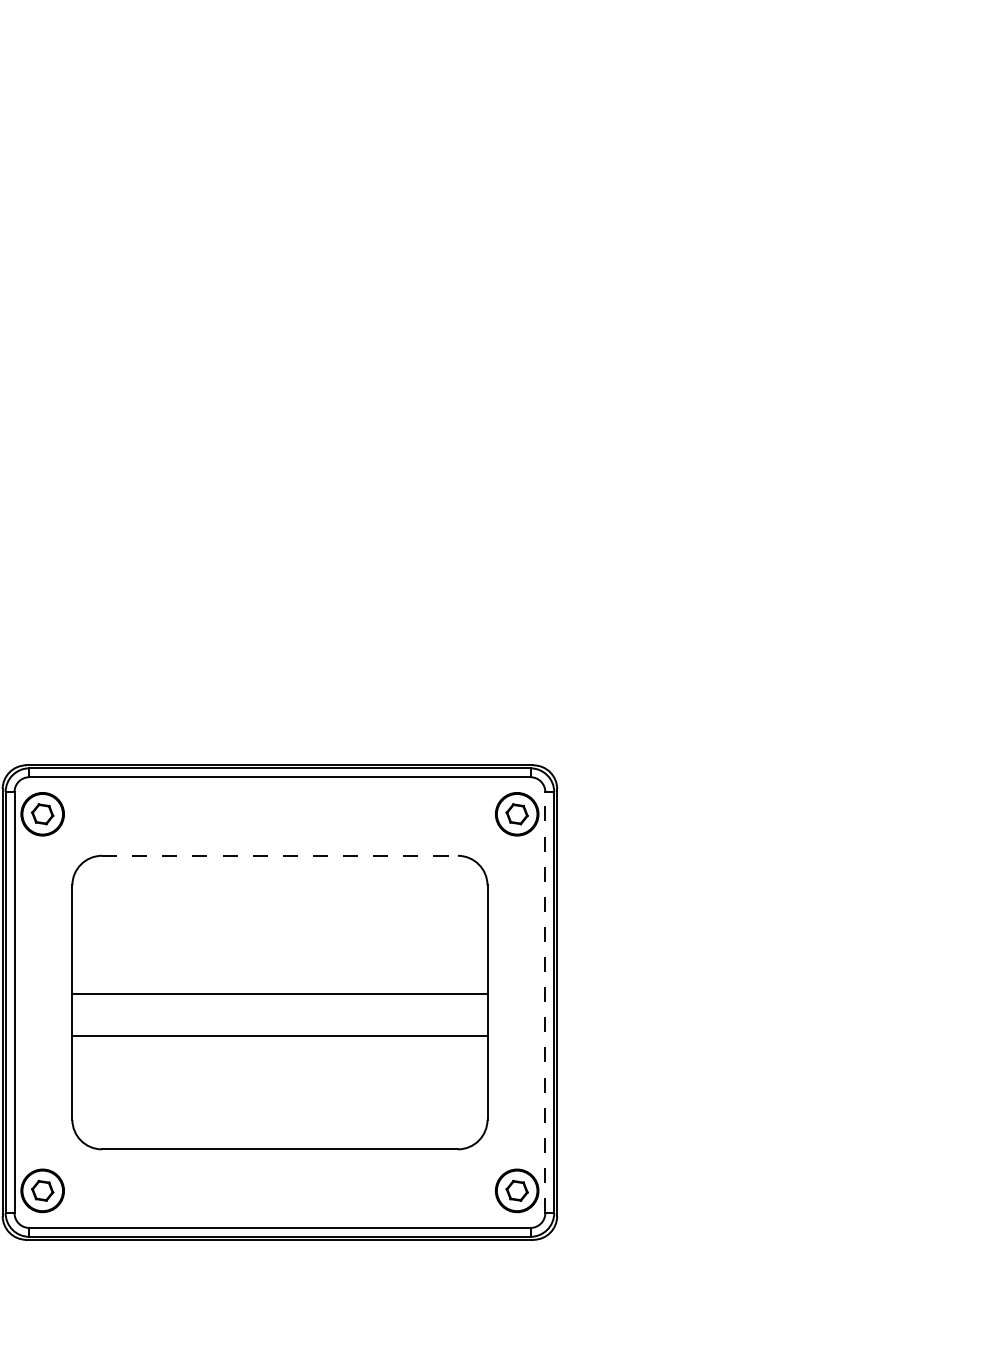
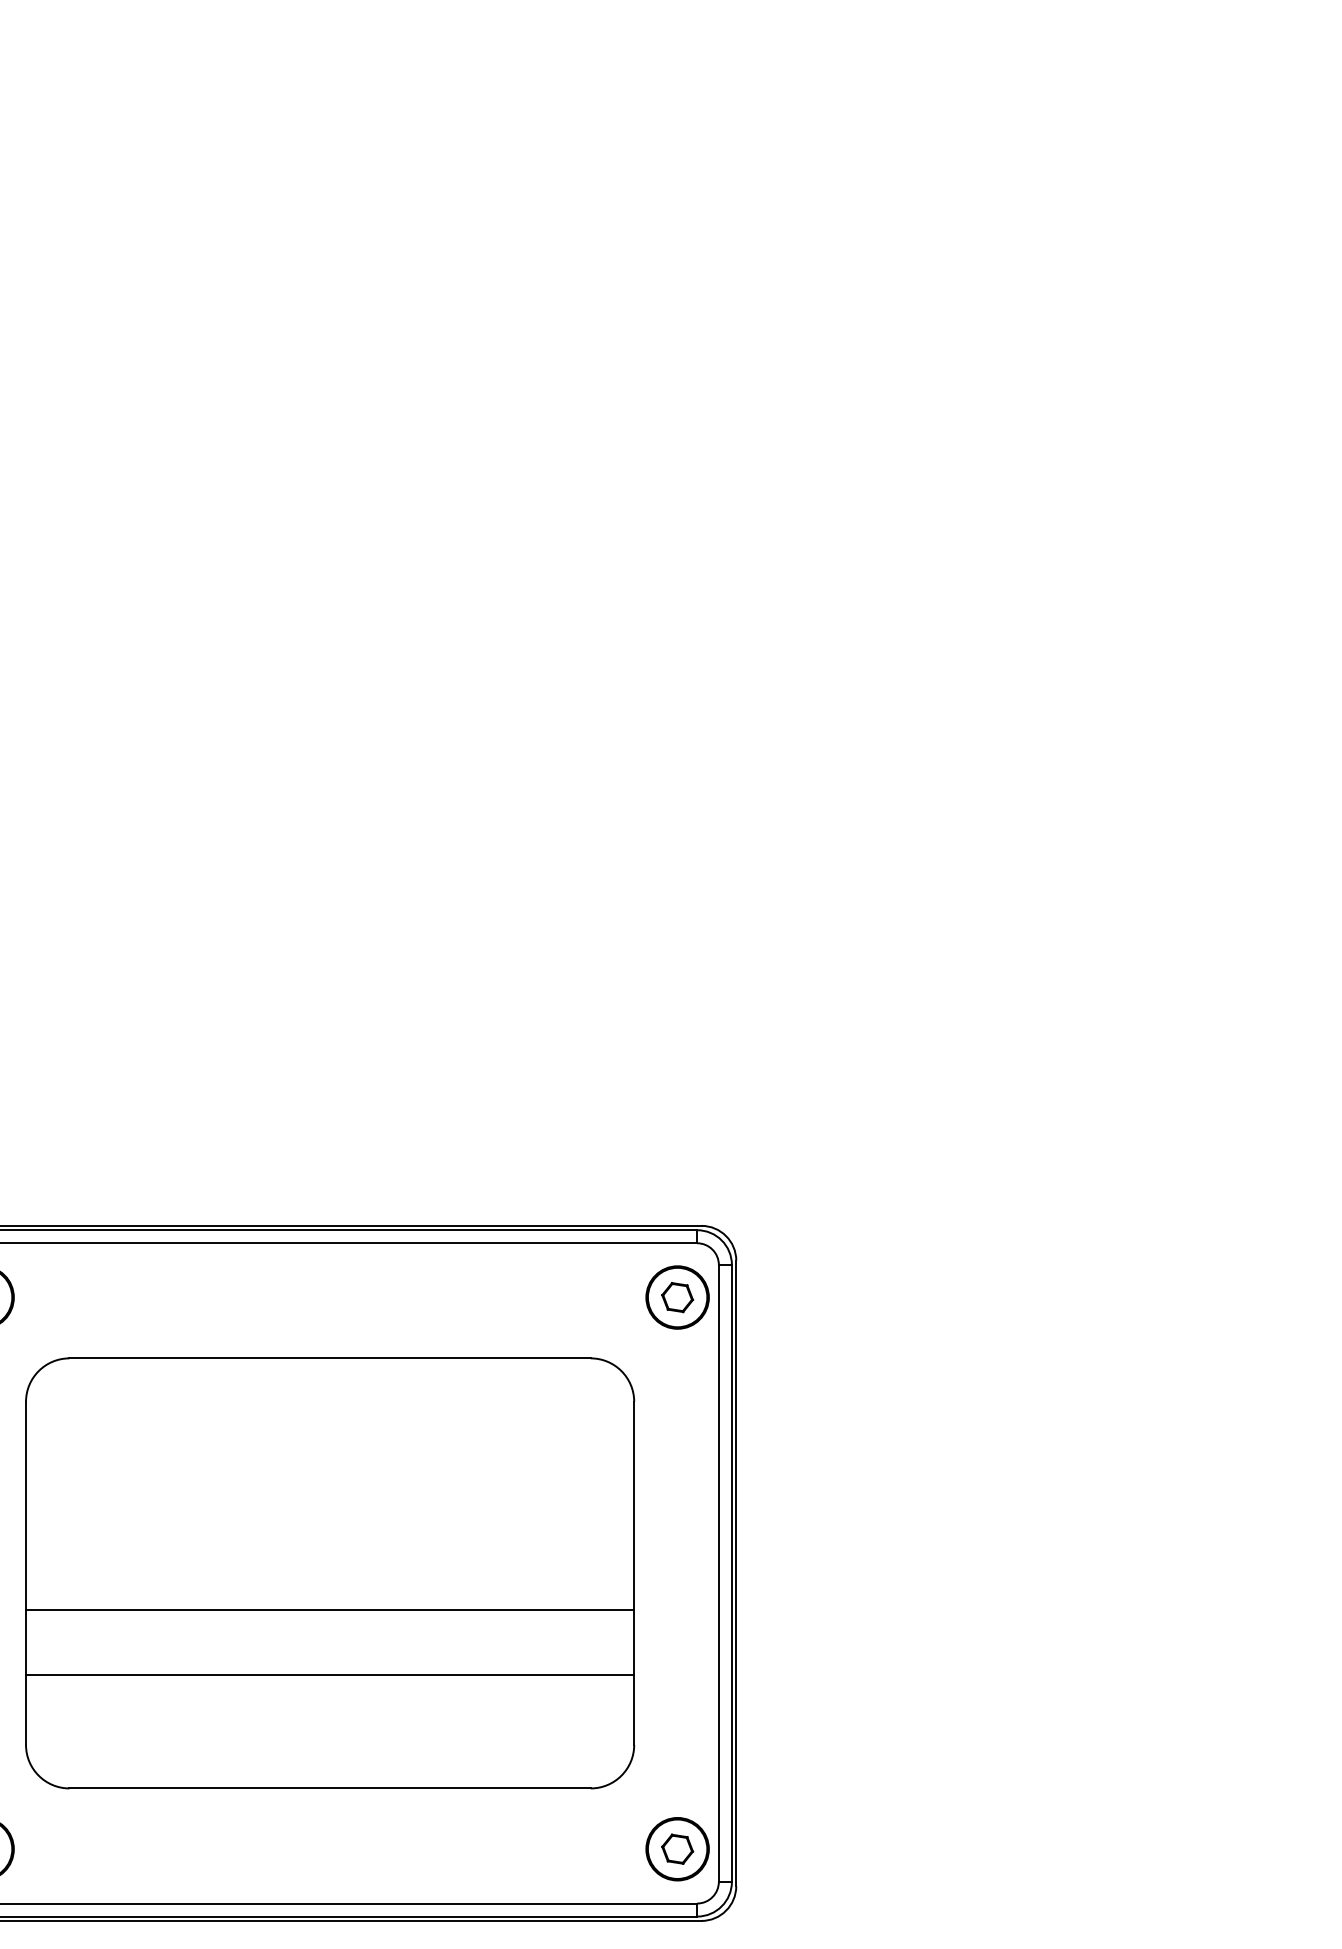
line: (279, 855) -> (329, 1357), dashed -> solid
line: (279, 994) -> (329, 1609), moved
line: (545, 1002) -> (719, 1573), dashed -> solid
line: (279, 1035) -> (329, 1674), moved

